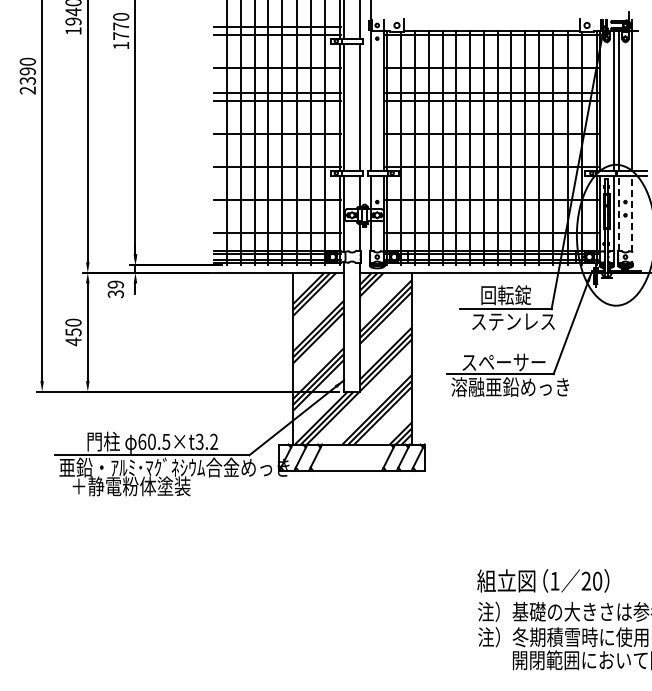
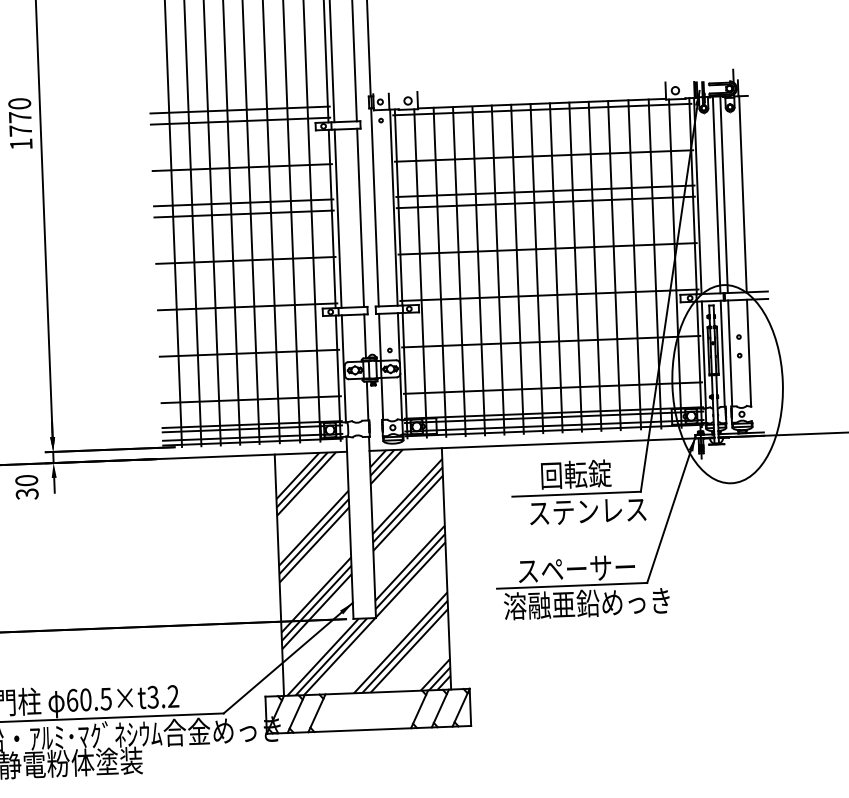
line: (618, 213) -> (729, 353), dashed -> solid
line: (632, 213) -> (749, 352), dashed -> solid
text: (115, 284) -> (26, 480), 39 -> 30

